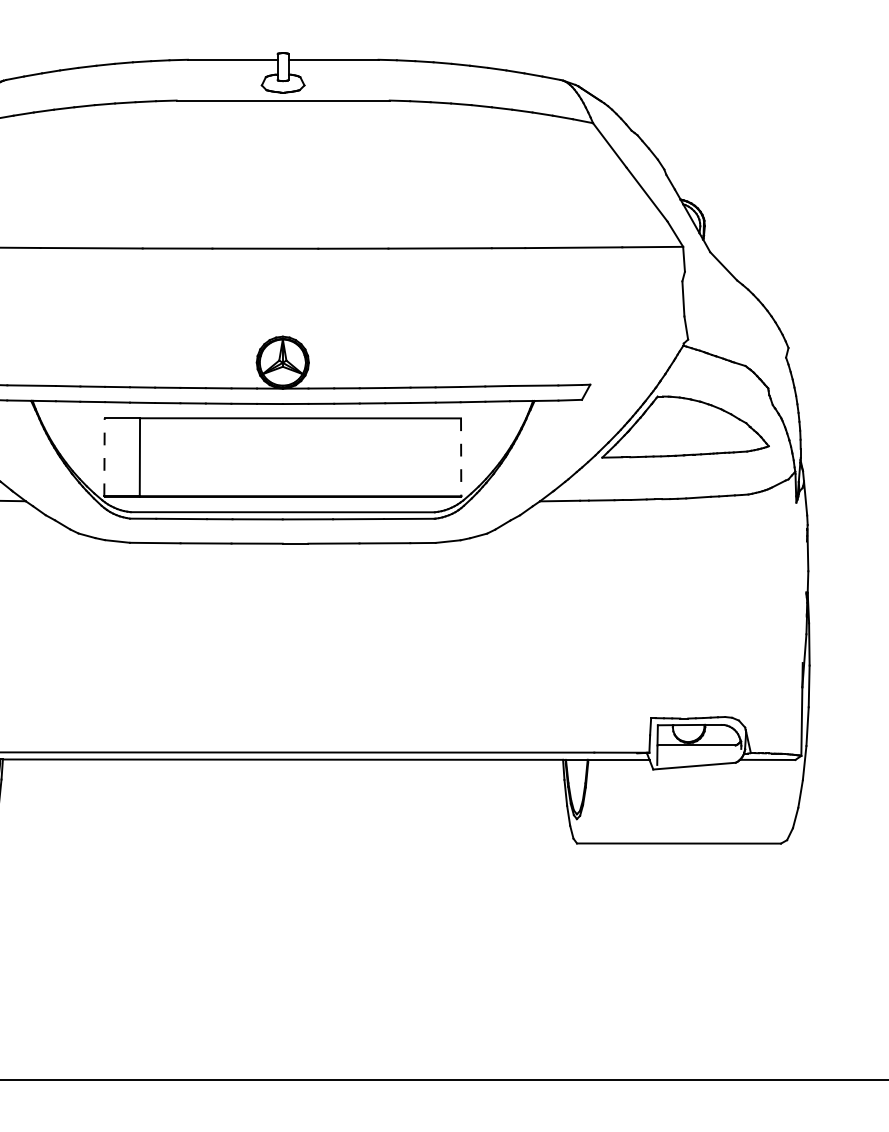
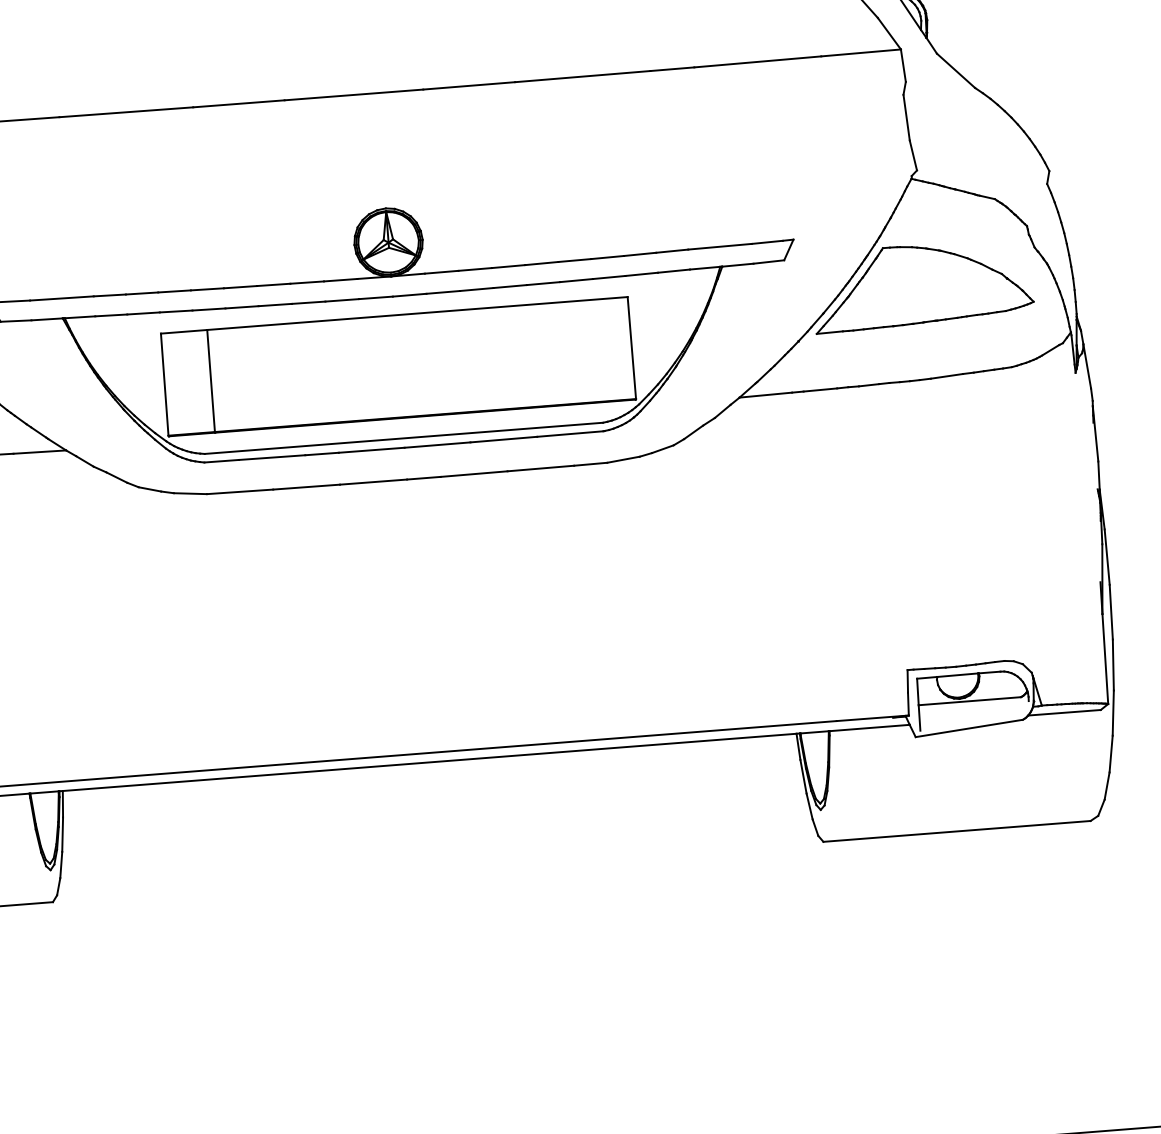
line: (104, 457) -> (164, 385), dashed -> solid
line: (461, 457) -> (632, 348), dashed -> solid

